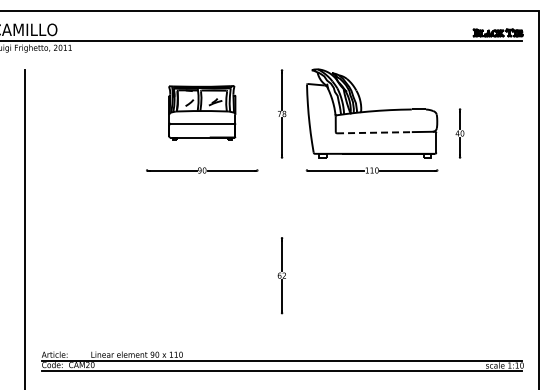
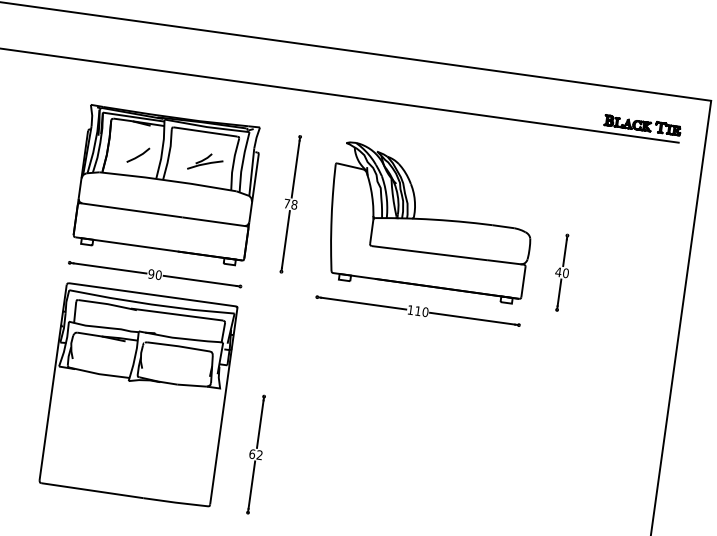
part: (202, 112) -> (167, 184), size x1.67
line: (374, 132) -> (429, 252), dashed -> solid
part: (202, 247) -> (138, 393), added

